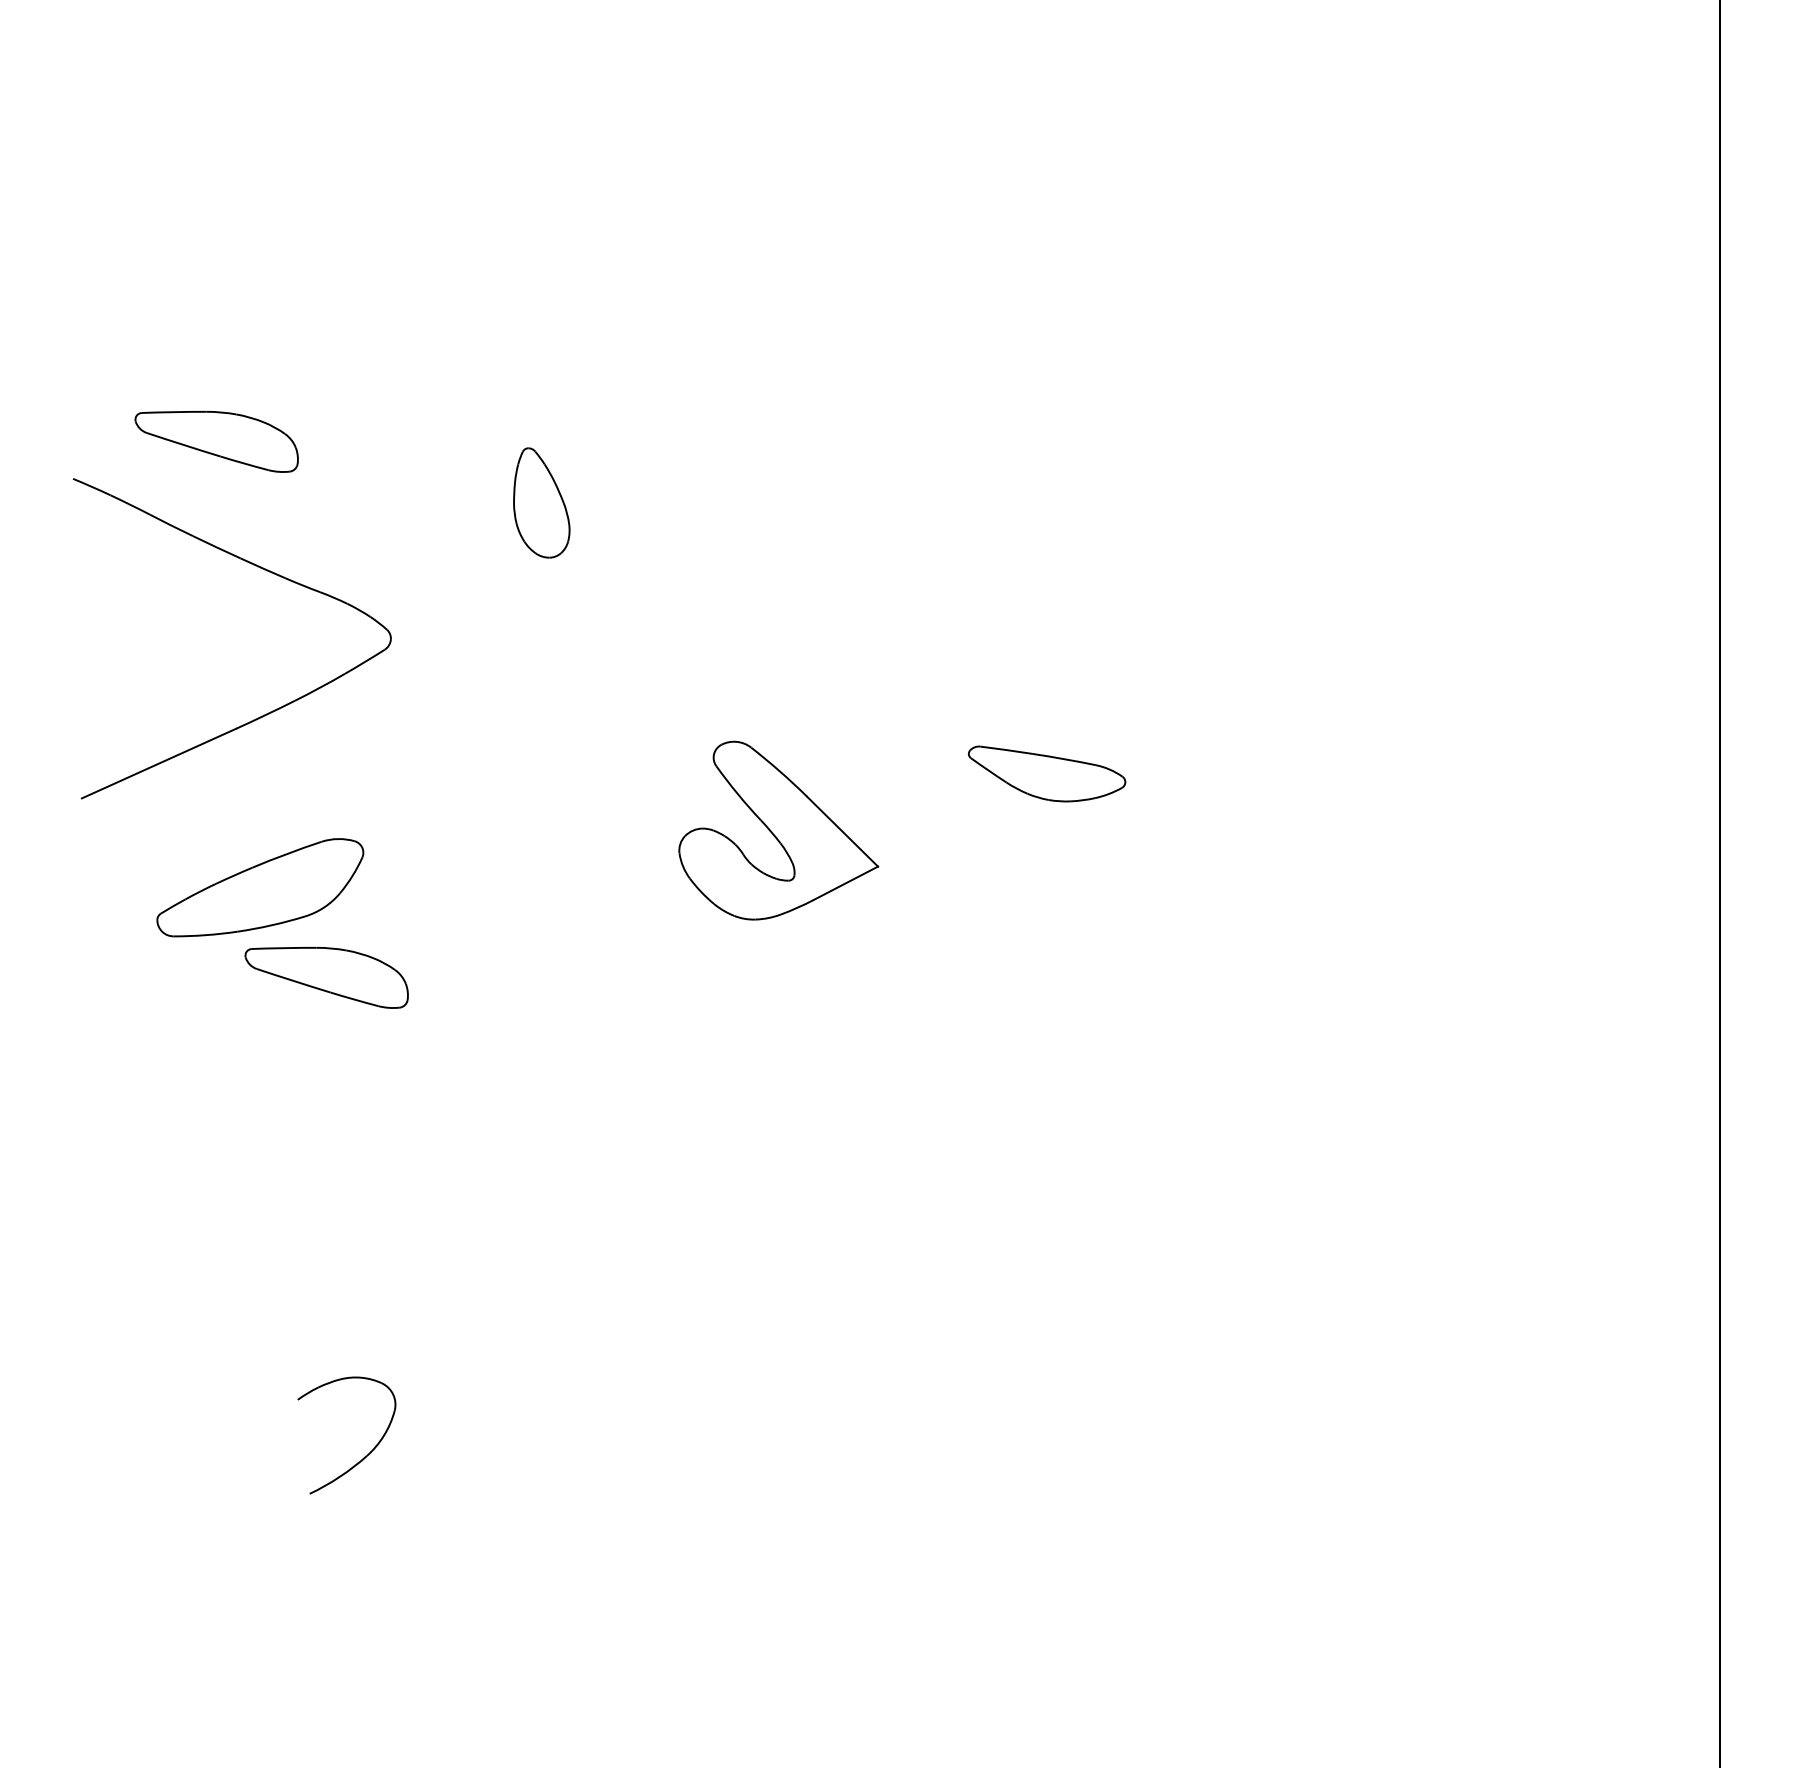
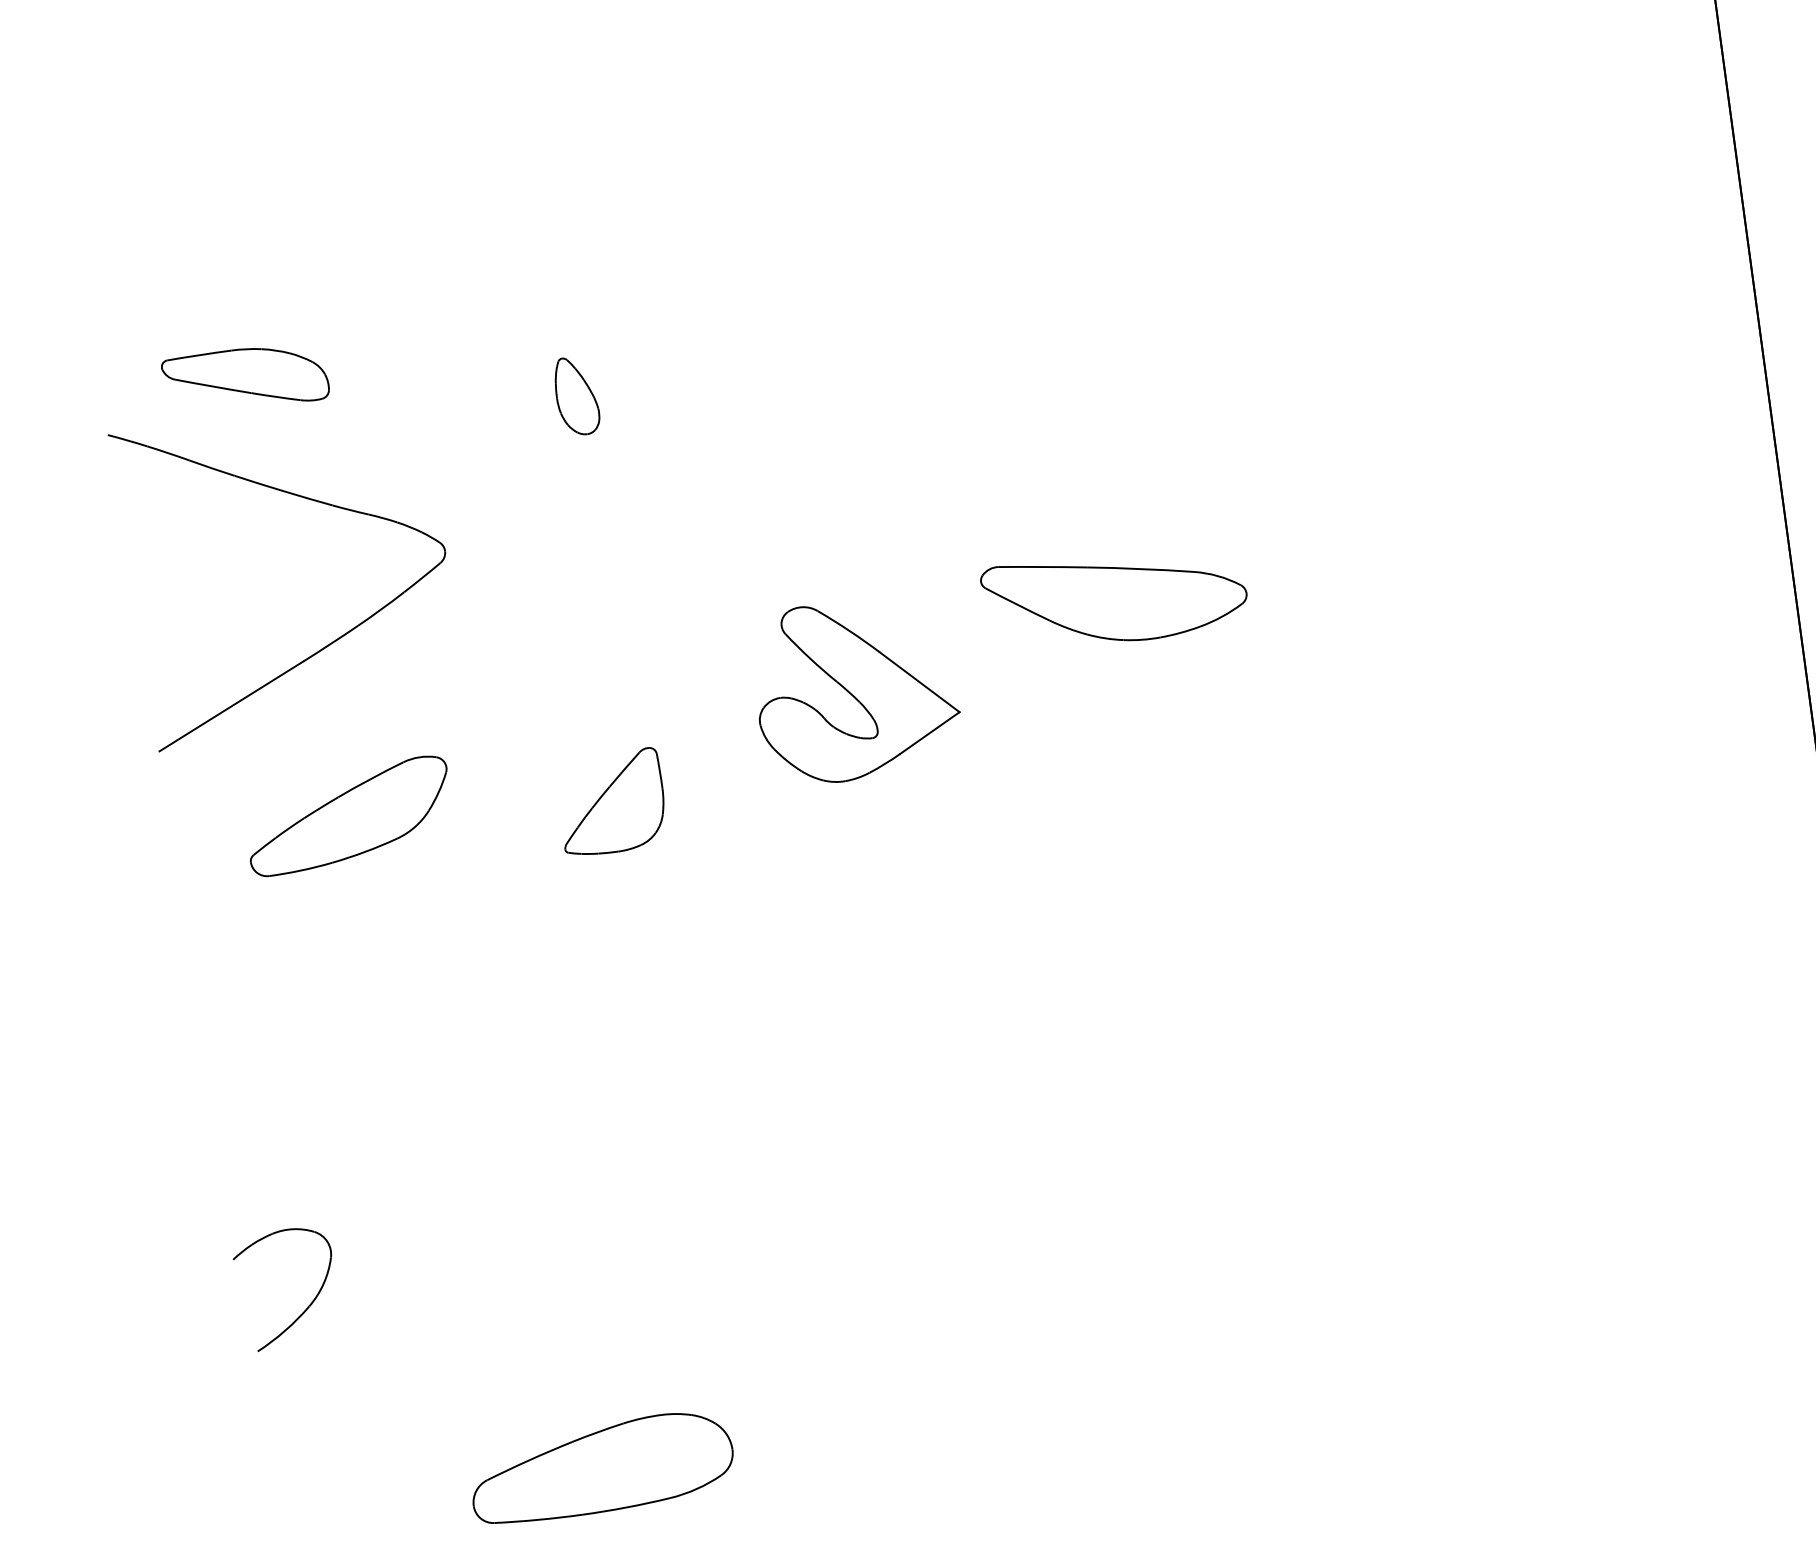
part: (541, 502) -> (576, 395), size x0.71
part: (1046, 773) -> (1114, 597), size x1.67
part: (521, 909) -> (611, 802), added
part: (326, 977) -> (426, 896), removed
part: (365, 1455) -> (307, 1305), moved
part: (422, 1565) -> (600, 1467), added

